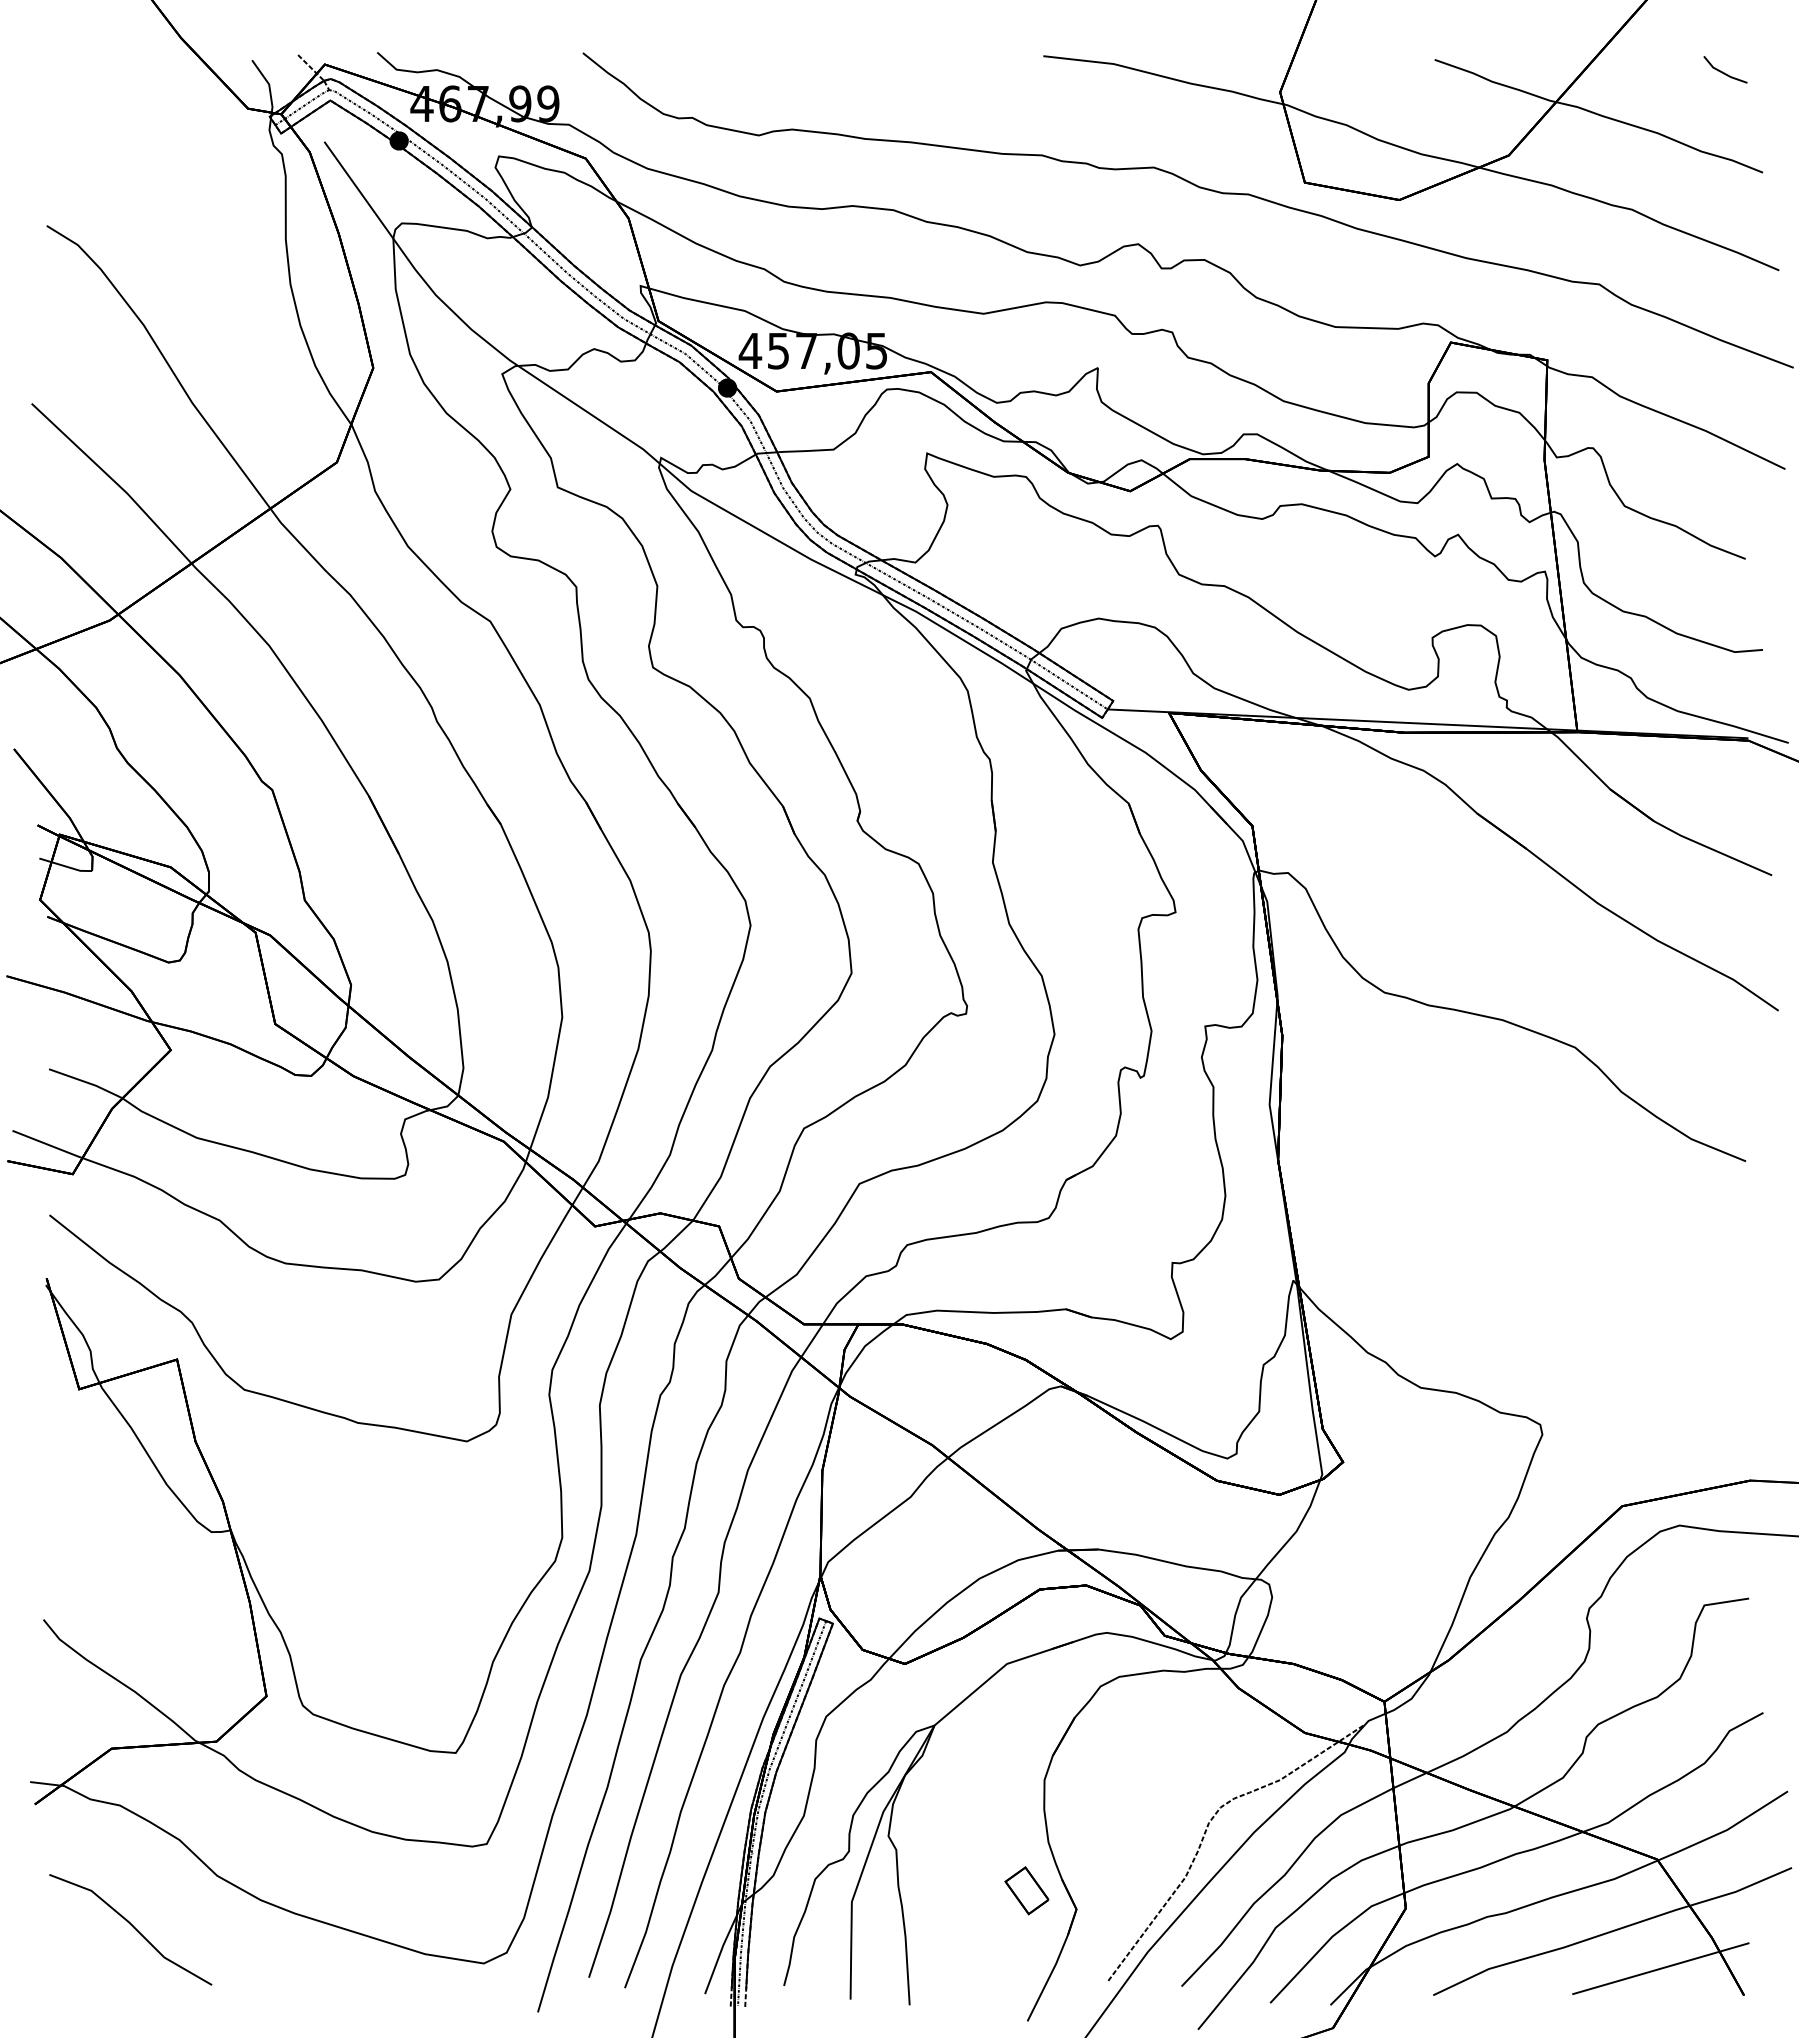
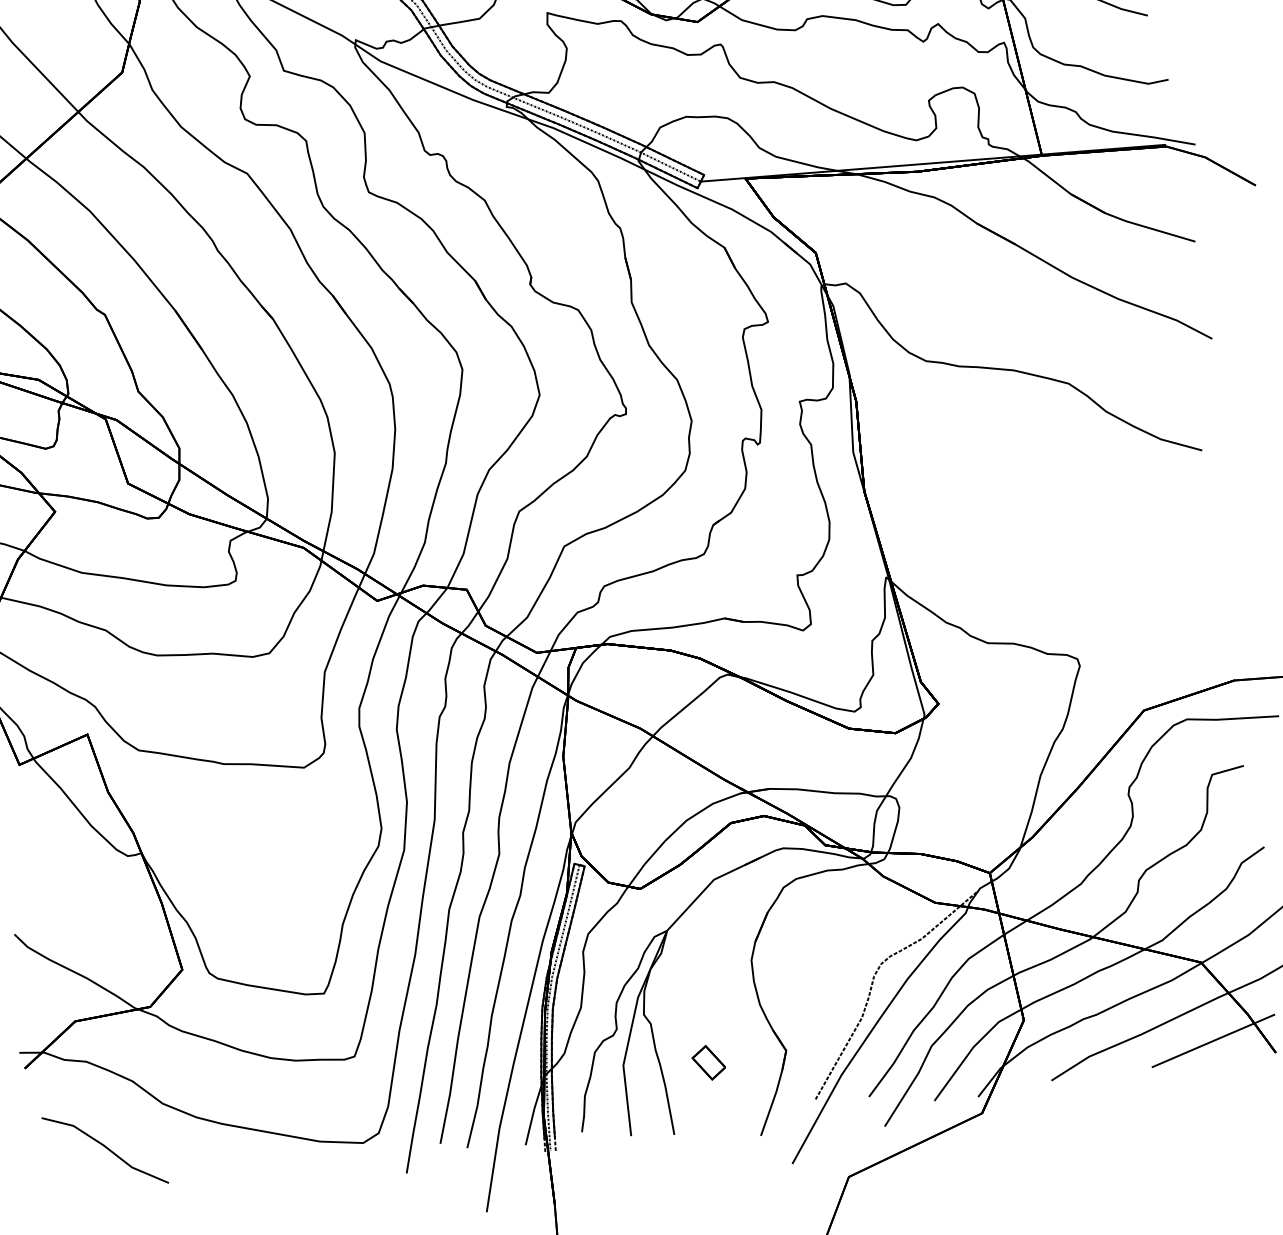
part: (1026, 1890) -> (708, 1062), moved

